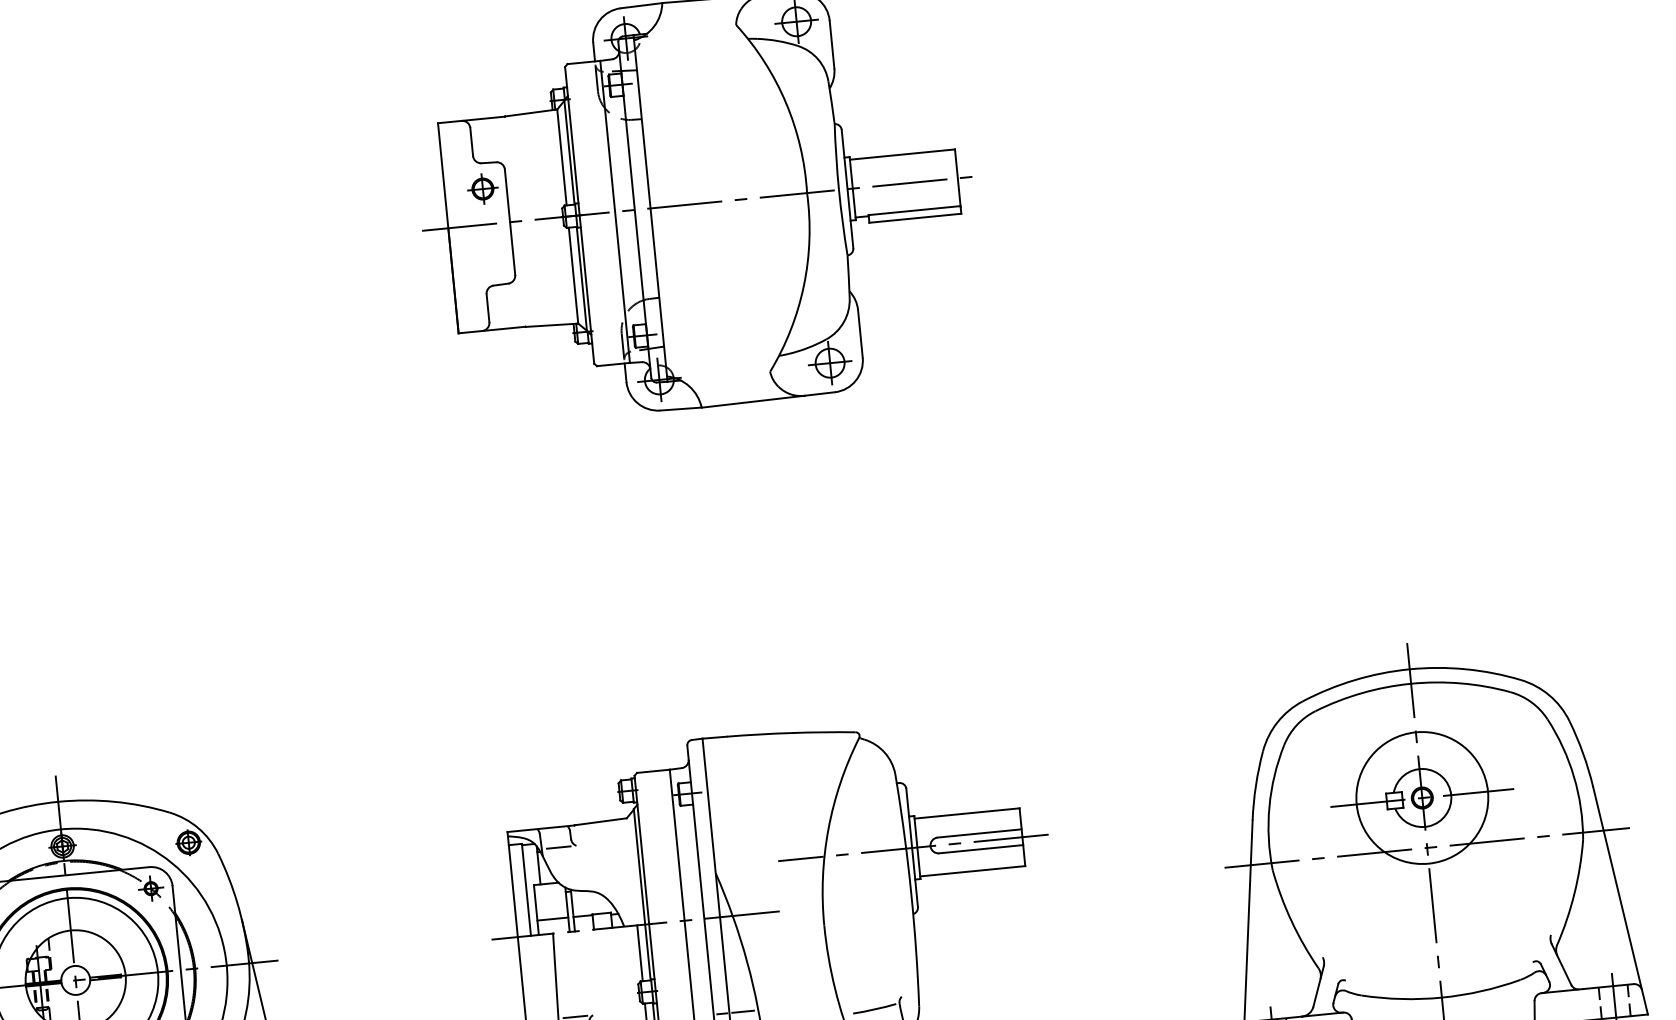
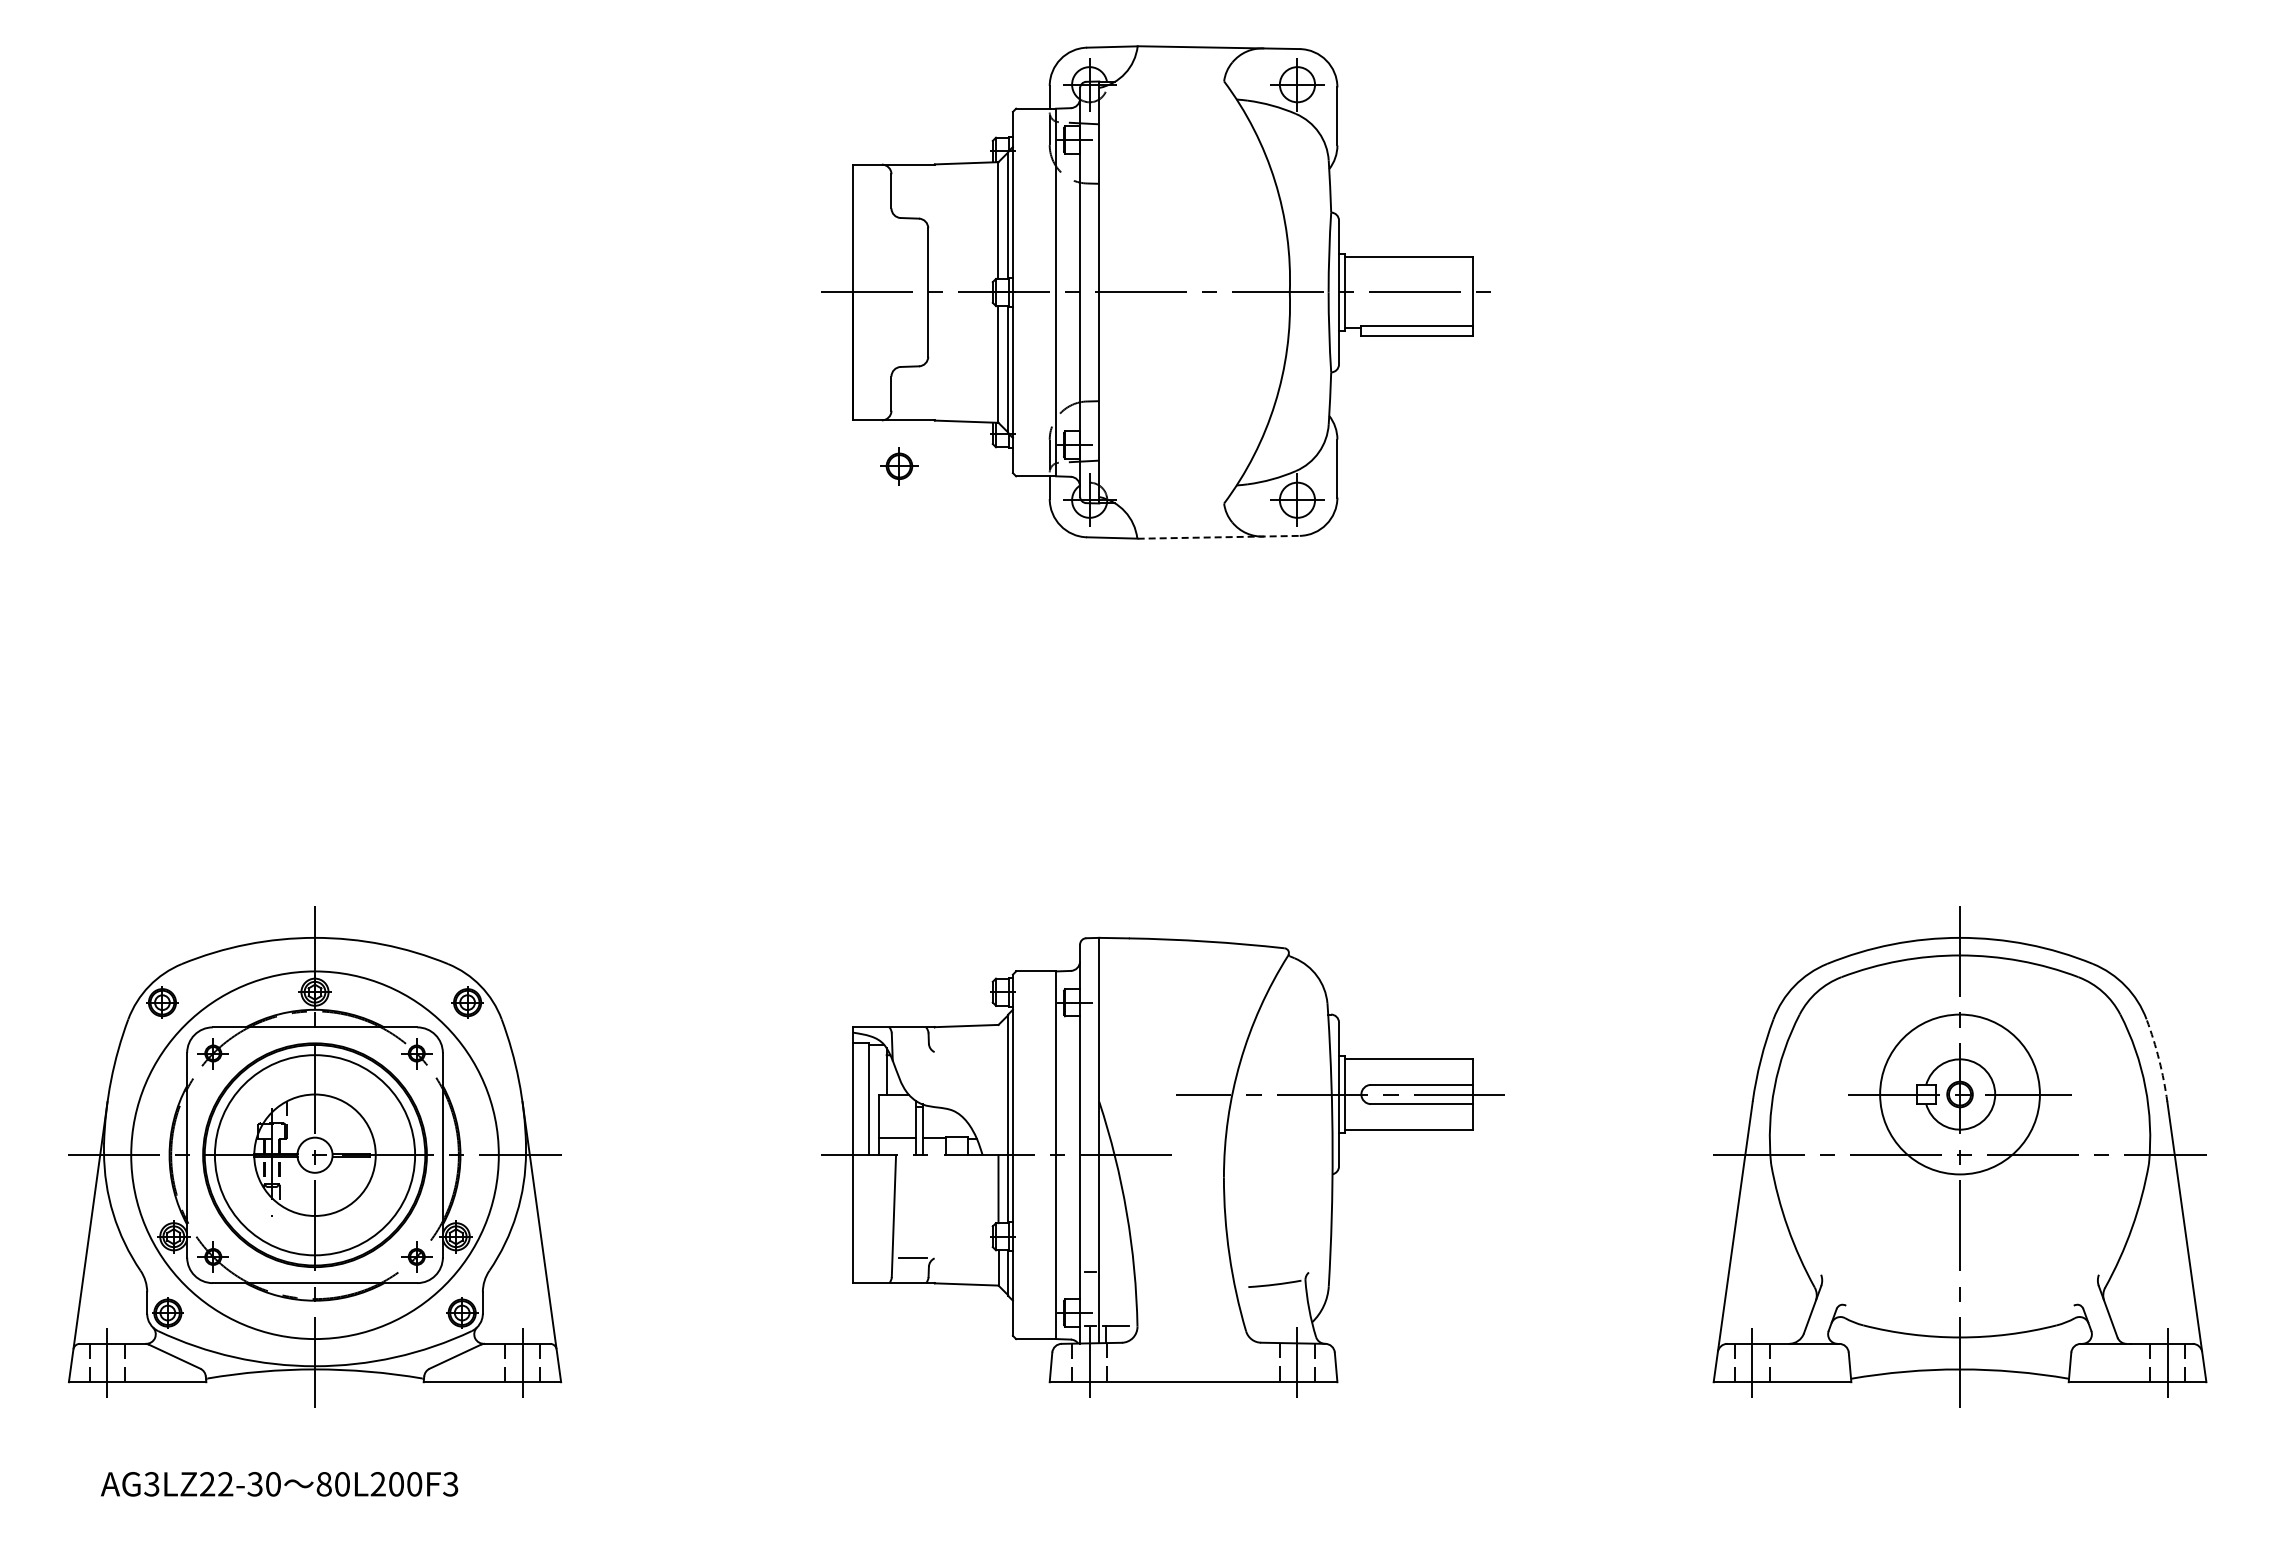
part: (482, 189) -> (899, 466), moved
line: (769, 400) -> (1219, 537), solid -> dashed
arc: (1583, 753) -> (2159, 1059), solid -> dashed
line: (558, 847) -> (912, 1052), removed
line: (742, 1011) -> (1115, 1271), removed

